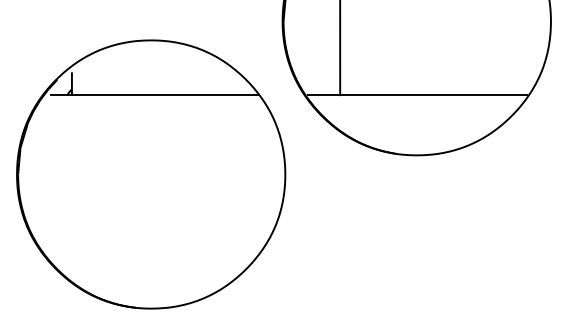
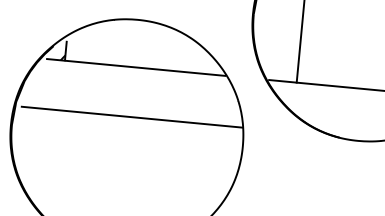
line: (154, 152) -> (131, 117), added

